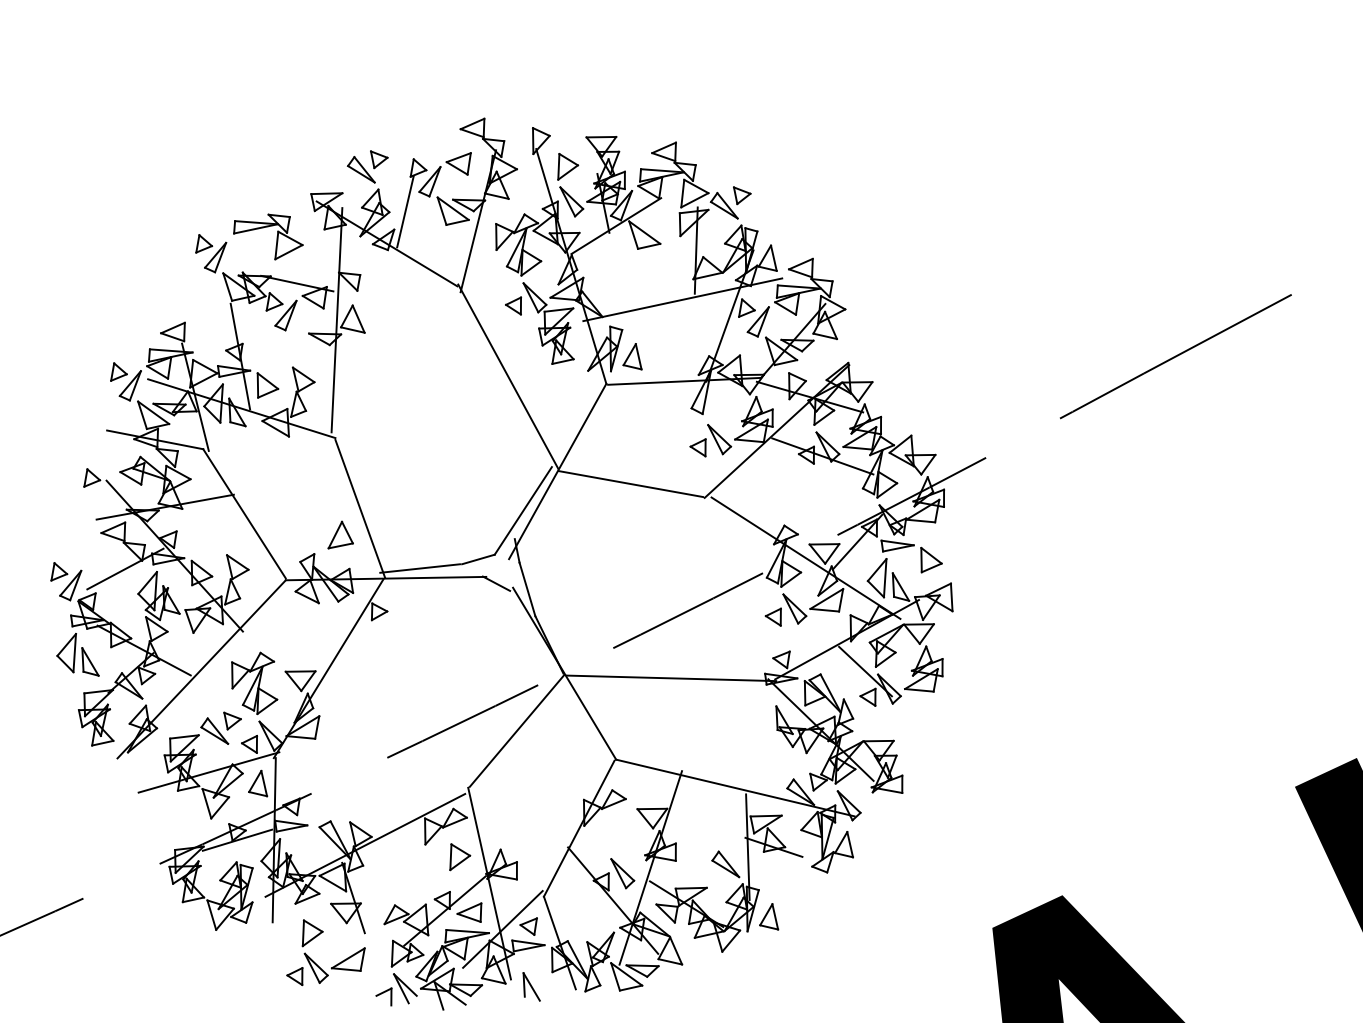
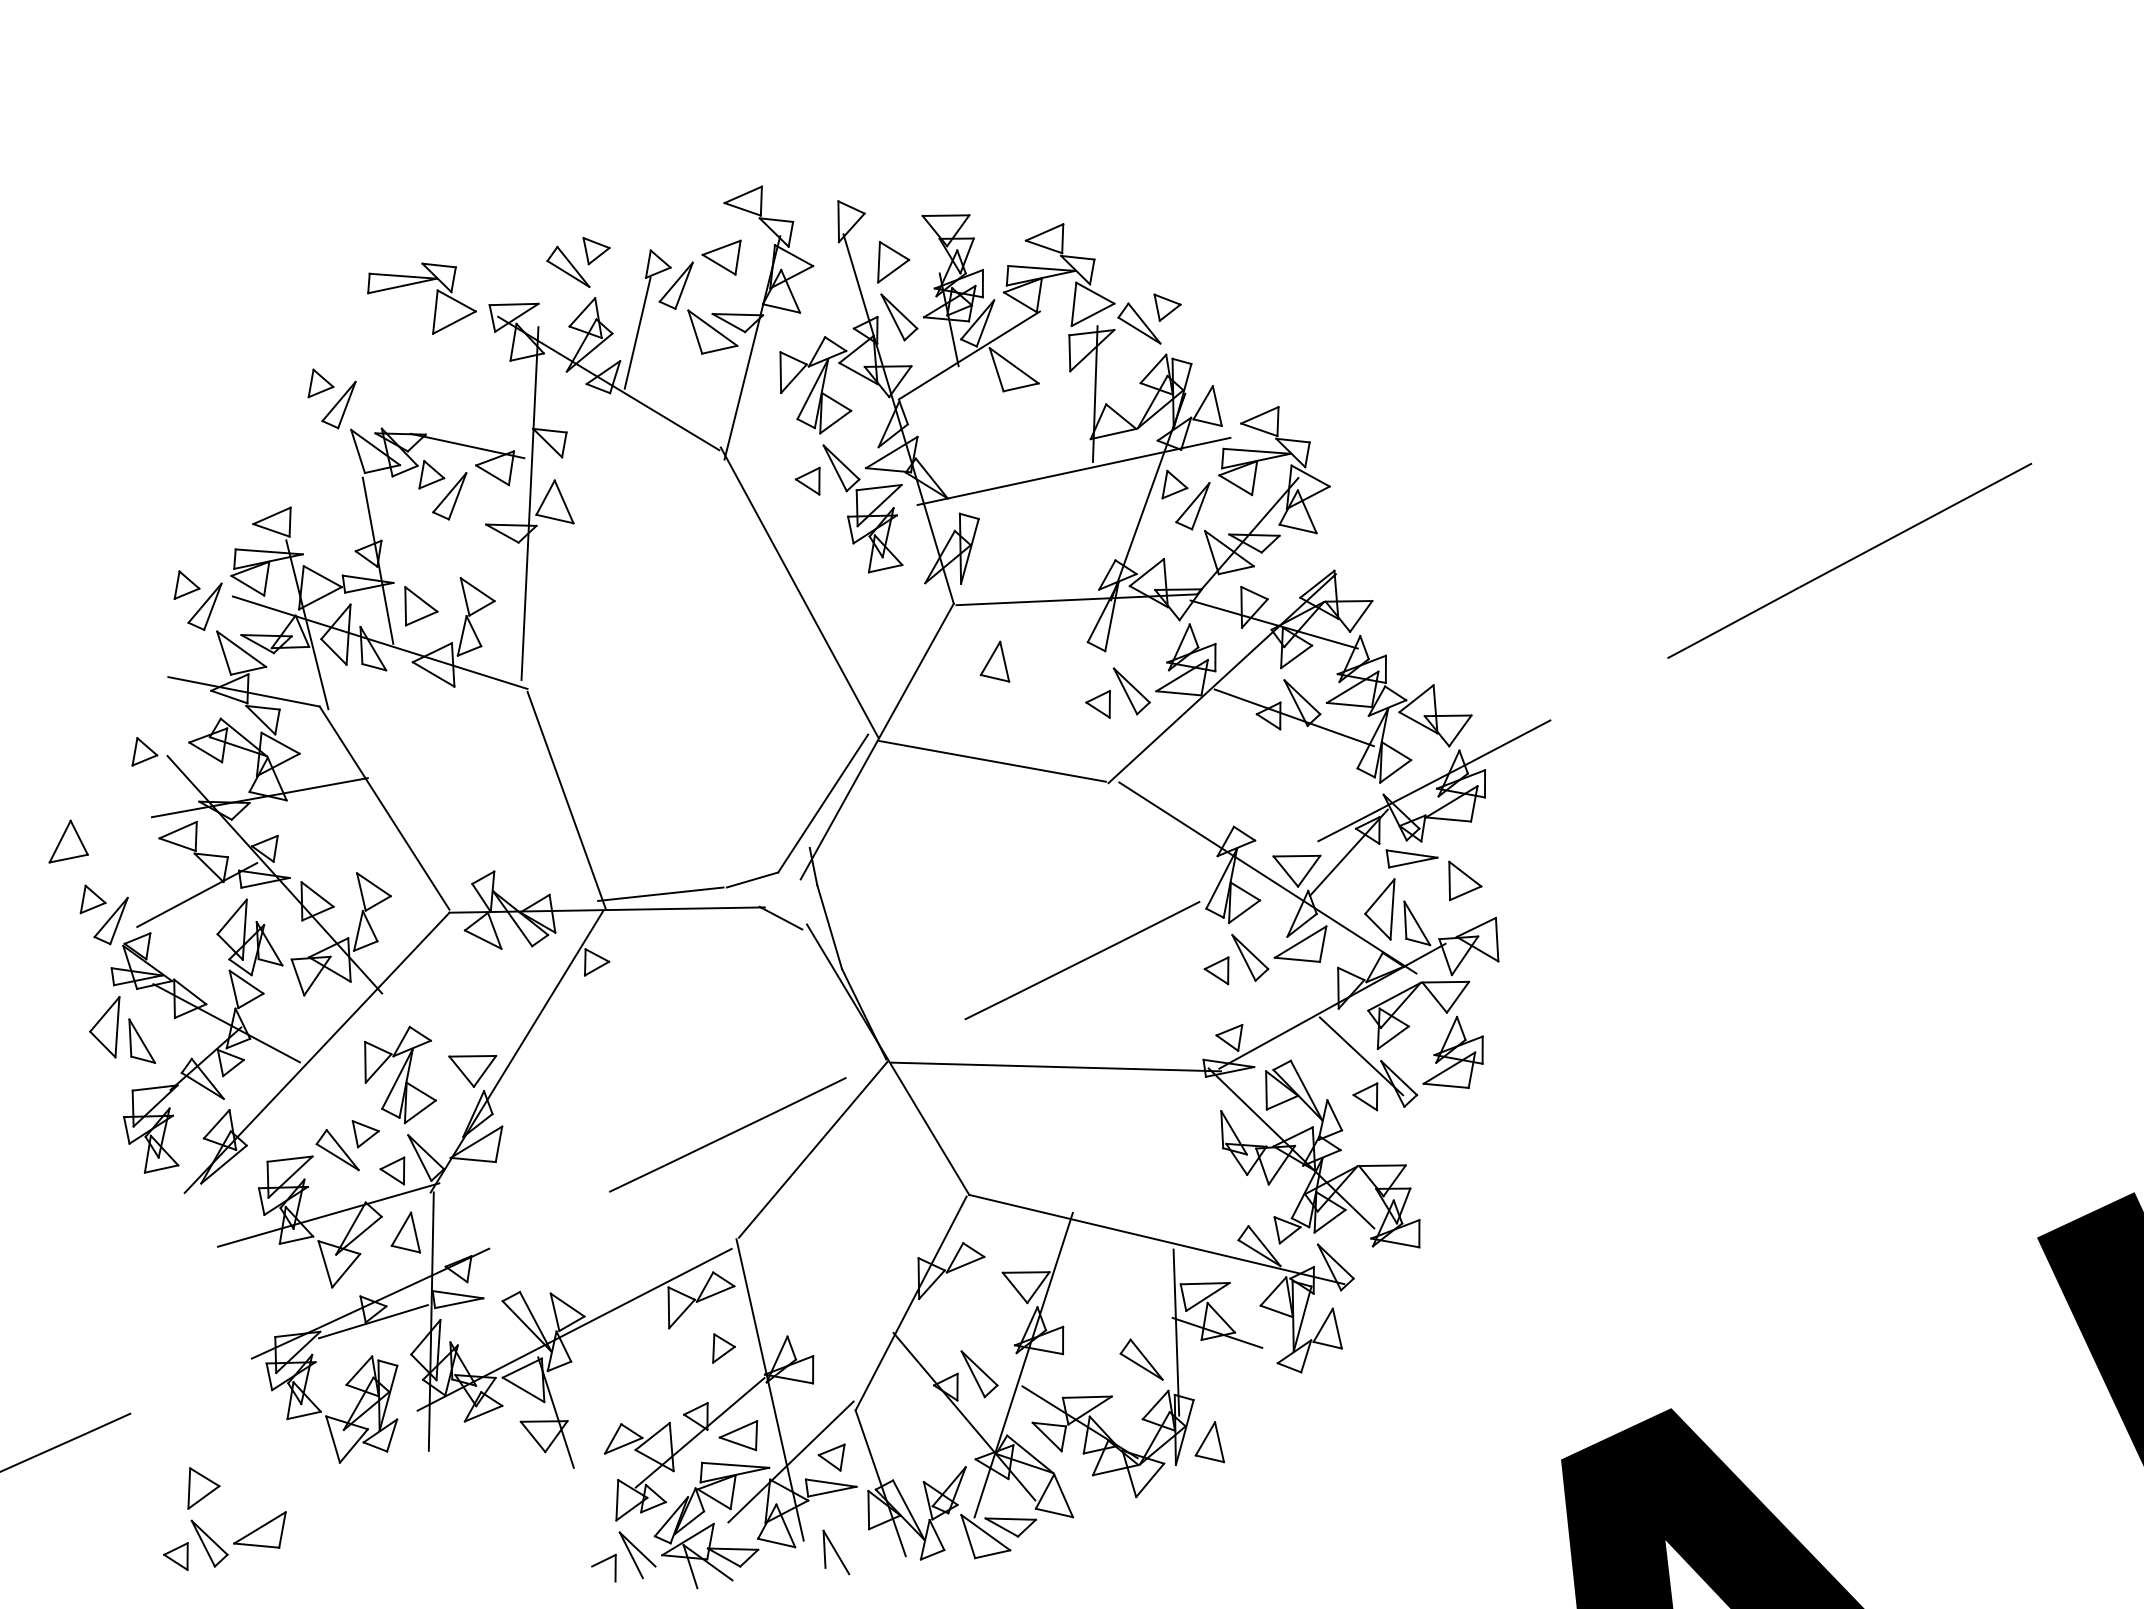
part: (276, 236) -> (434, 297), moved
part: (632, 356) -> (994, 661), moved
part: (340, 534) -> (68, 840), moved
part: (460, 857) -> (724, 1348), size x0.7
part: (315, 962) -> (208, 1534), moved

